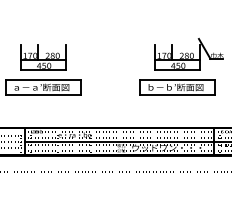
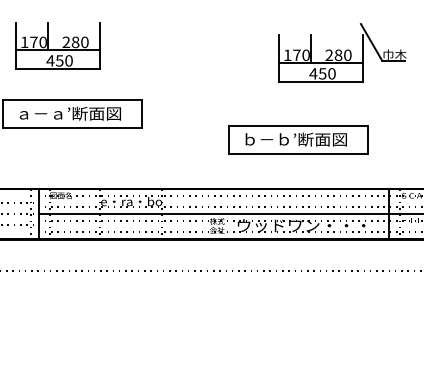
part: (43, 57) -> (58, 45), moved
part: (177, 87) -> (299, 139), moved

